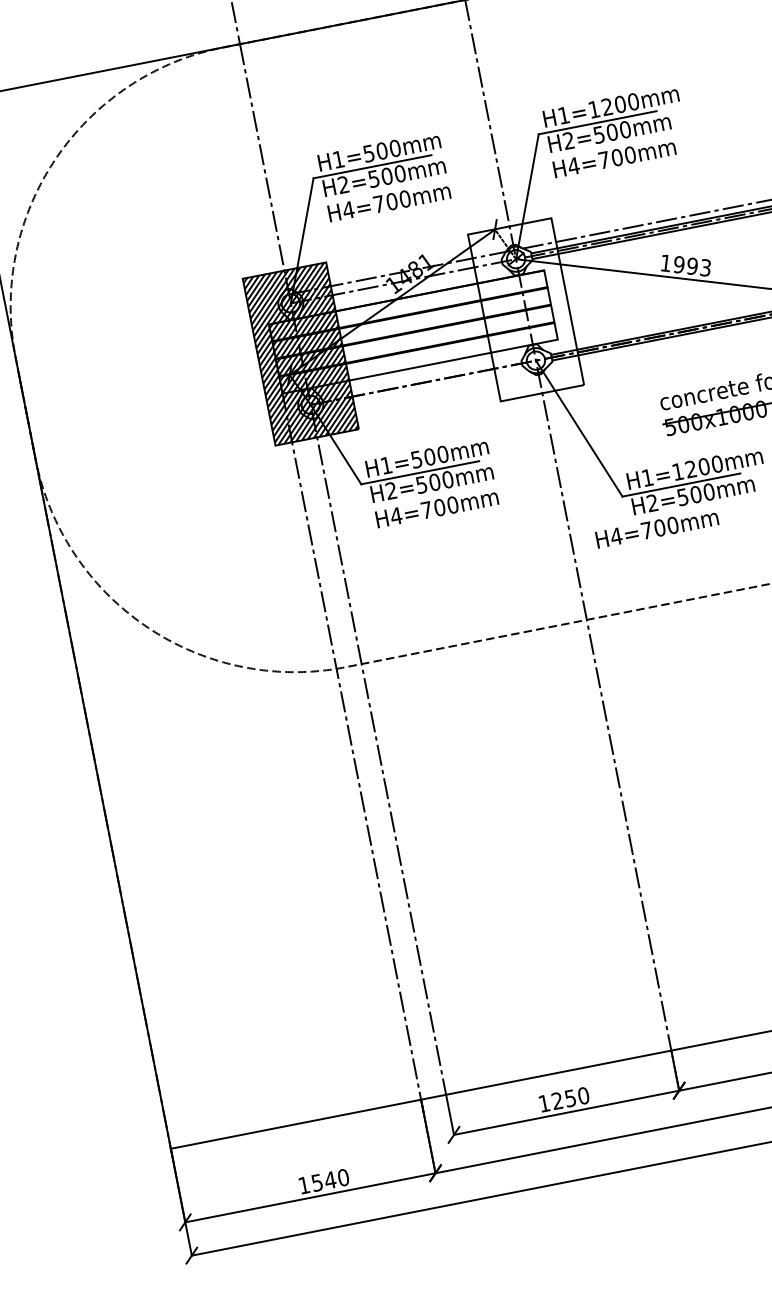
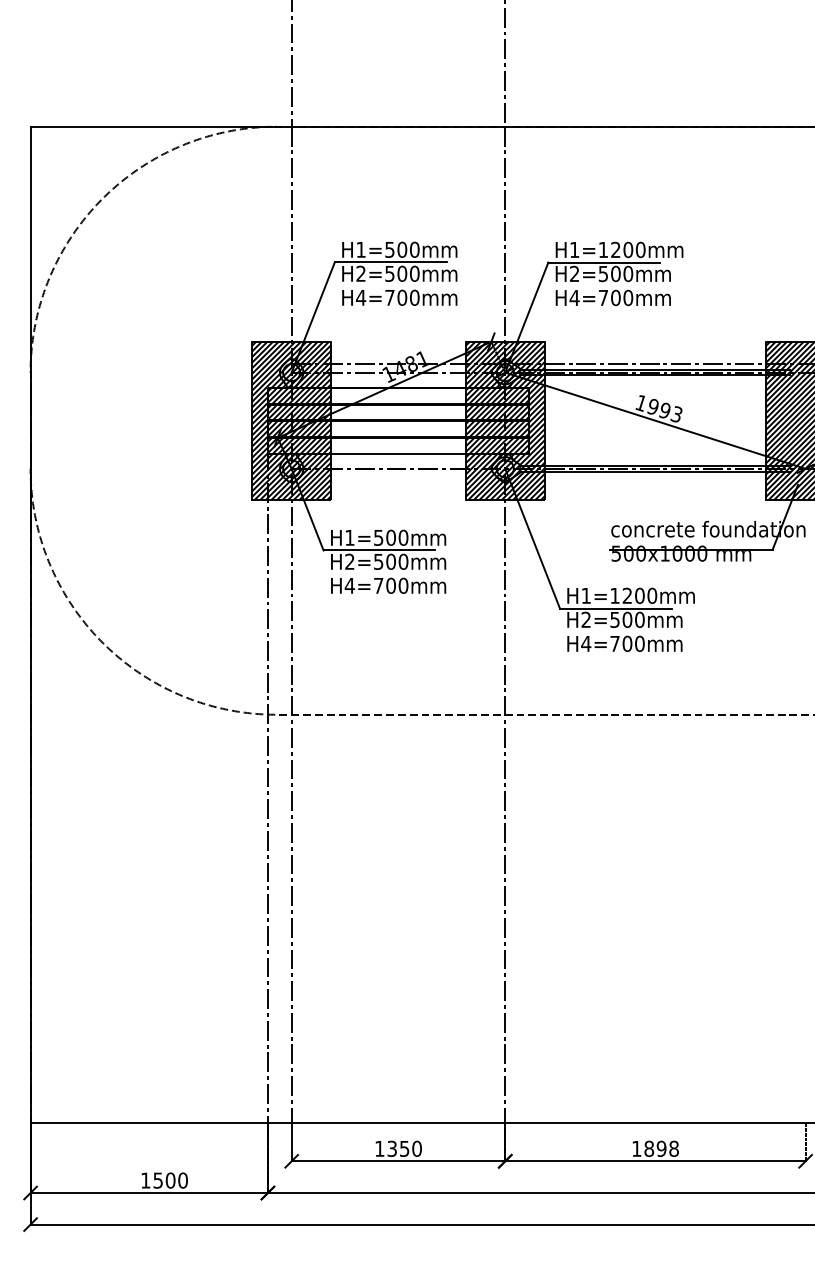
hatch: (525, 309) -> (504, 420), added
text: (656, 528) -> (624, 643), moved
text: (556, 1100) -> (391, 1148), 1250 -> 1350
text: (330, 1180) -> (170, 1180), 1540 -> 1500

